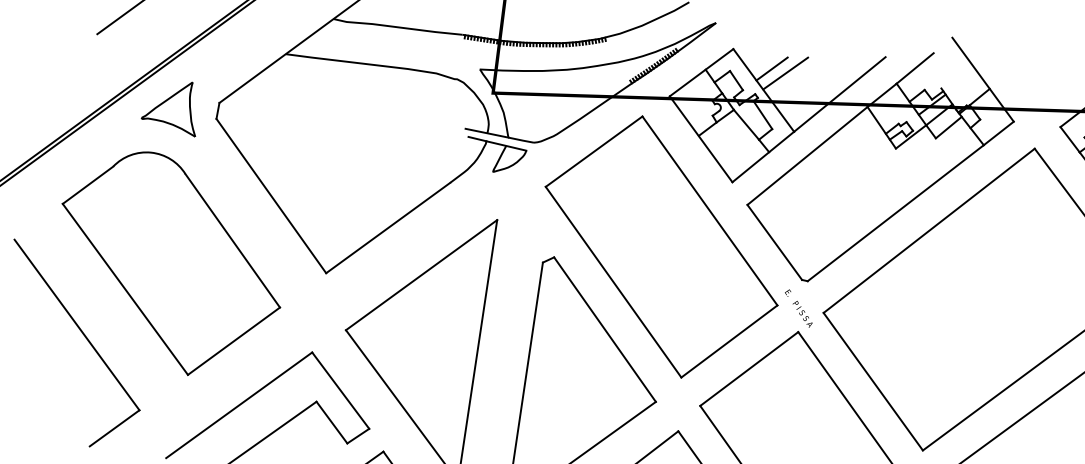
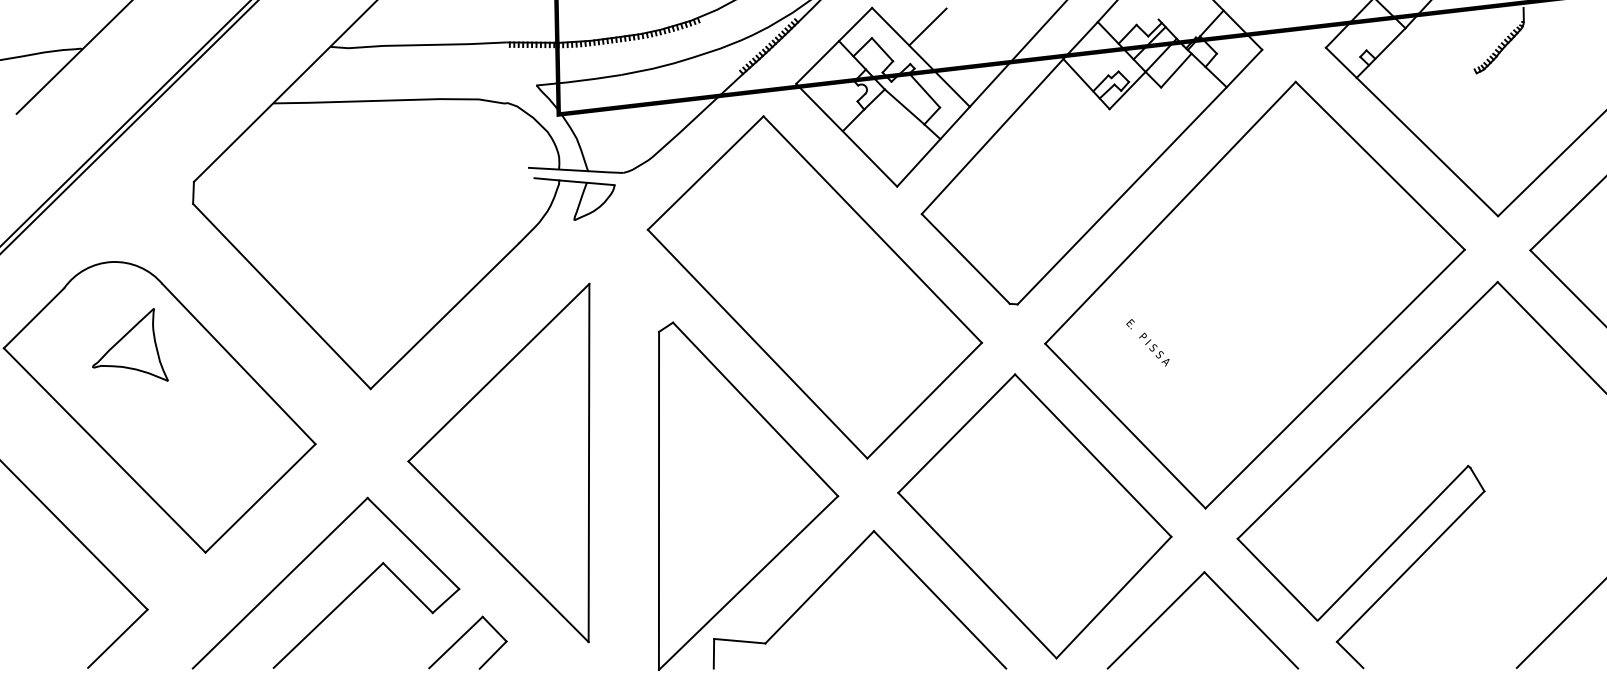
line: (785, 73) -> (946, 30), removed
part: (171, 106) -> (130, 344), moved
text: (798, 308) -> (1147, 342), moved

